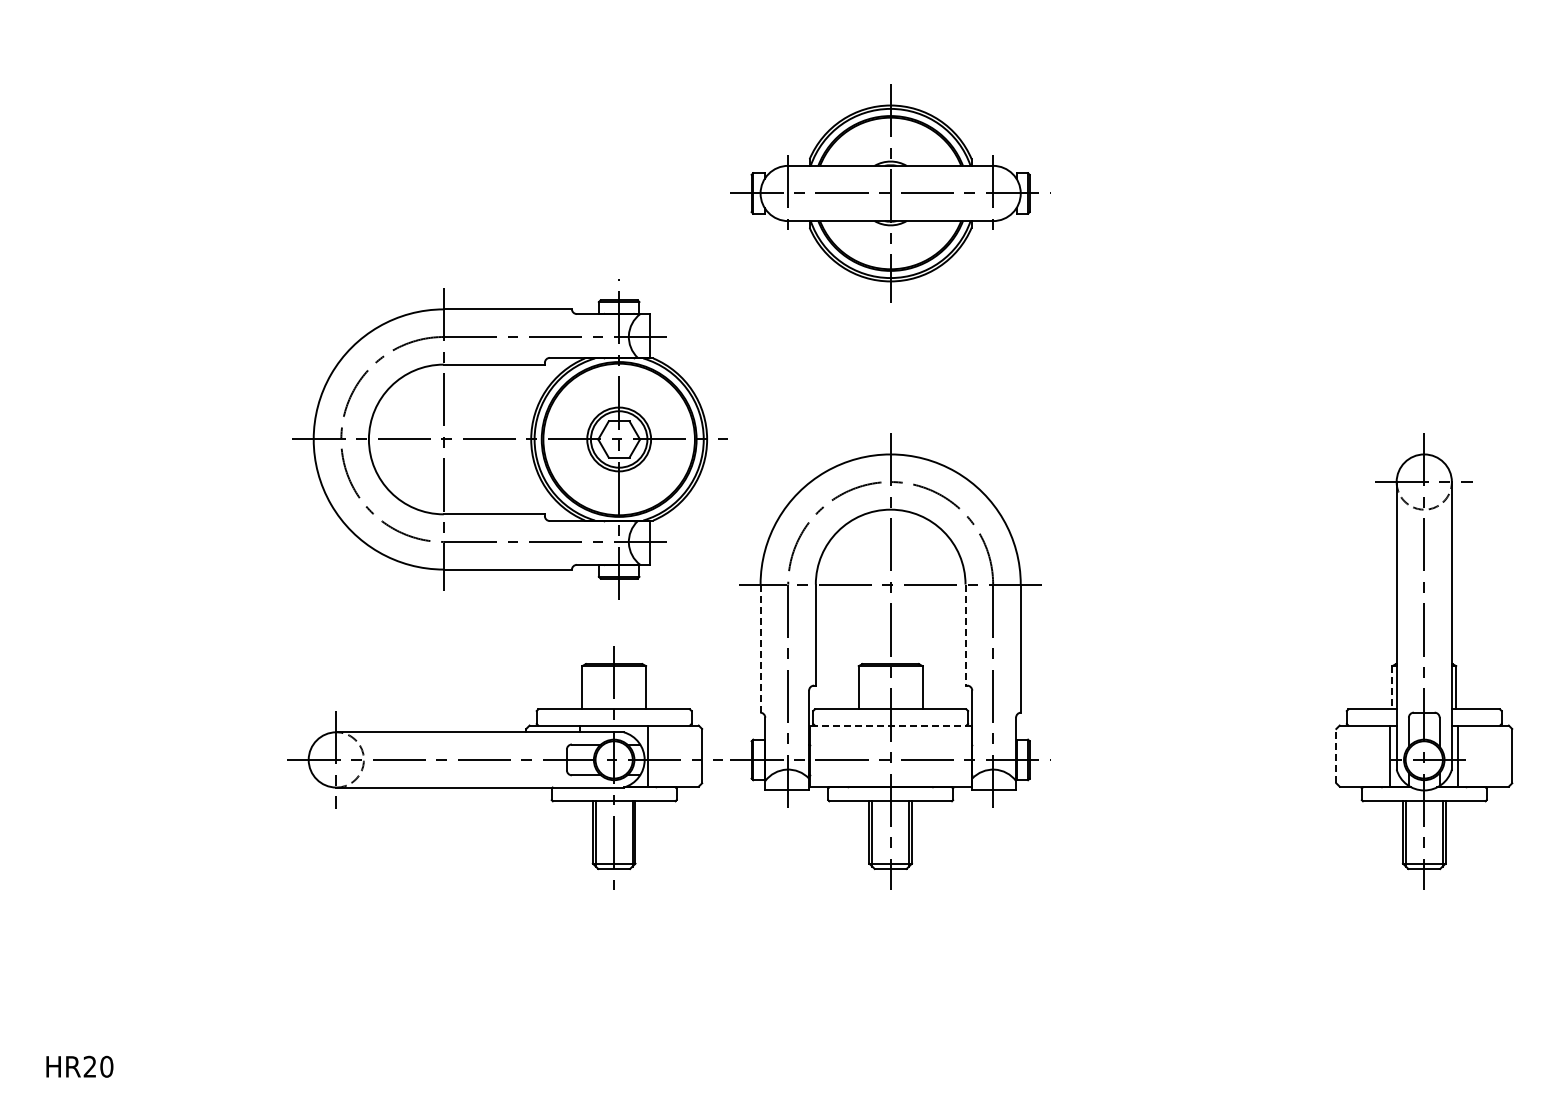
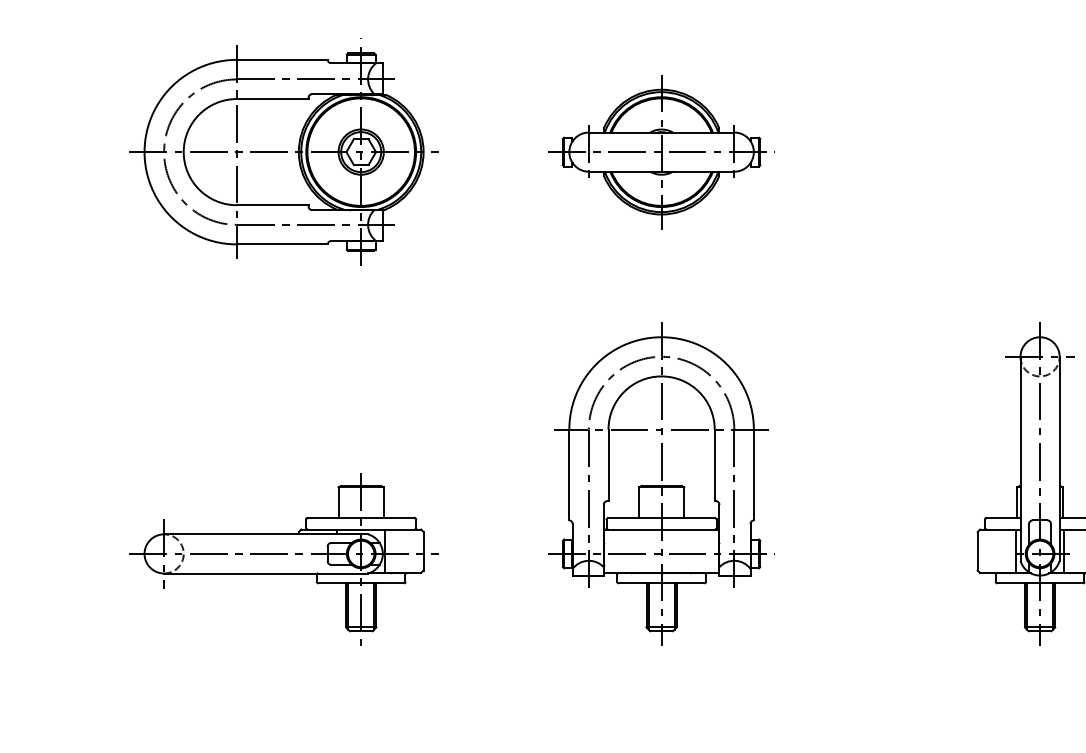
part: (509, 439) -> (283, 152), moved
line: (965, 635) -> (714, 465), dashed -> solid
line: (760, 649) -> (569, 475), dashed -> solid
line: (1392, 687) -> (1017, 502), dashed -> solid
line: (890, 725) -> (661, 529), dashed -> solid
line: (1336, 755) -> (977, 550), dashed -> solid
part: (504, 767) -> (283, 559), moved

